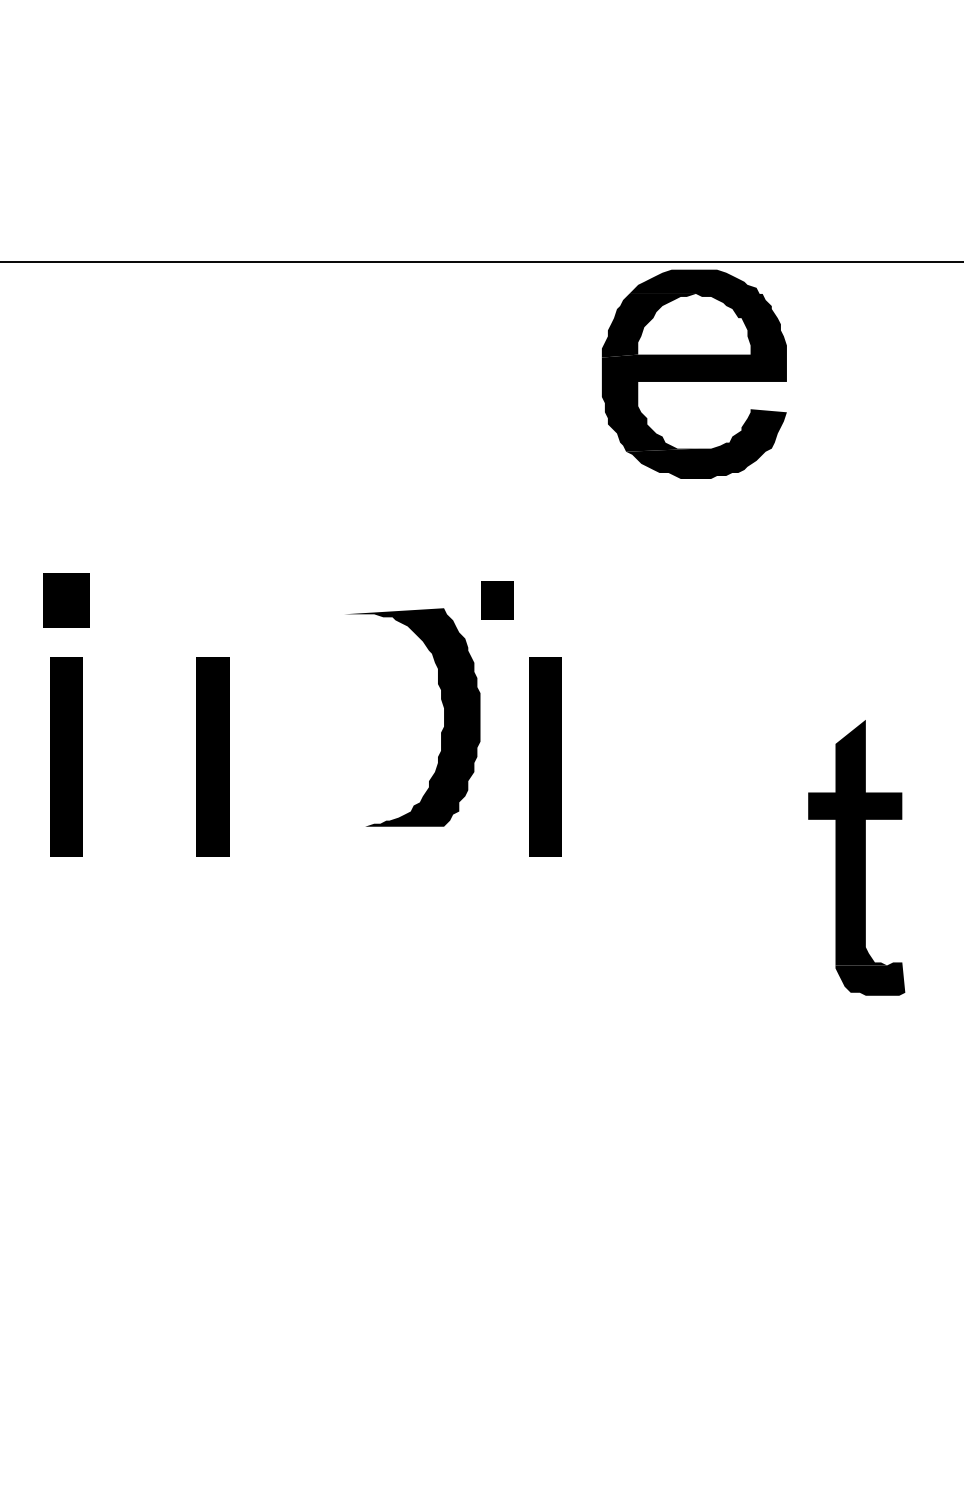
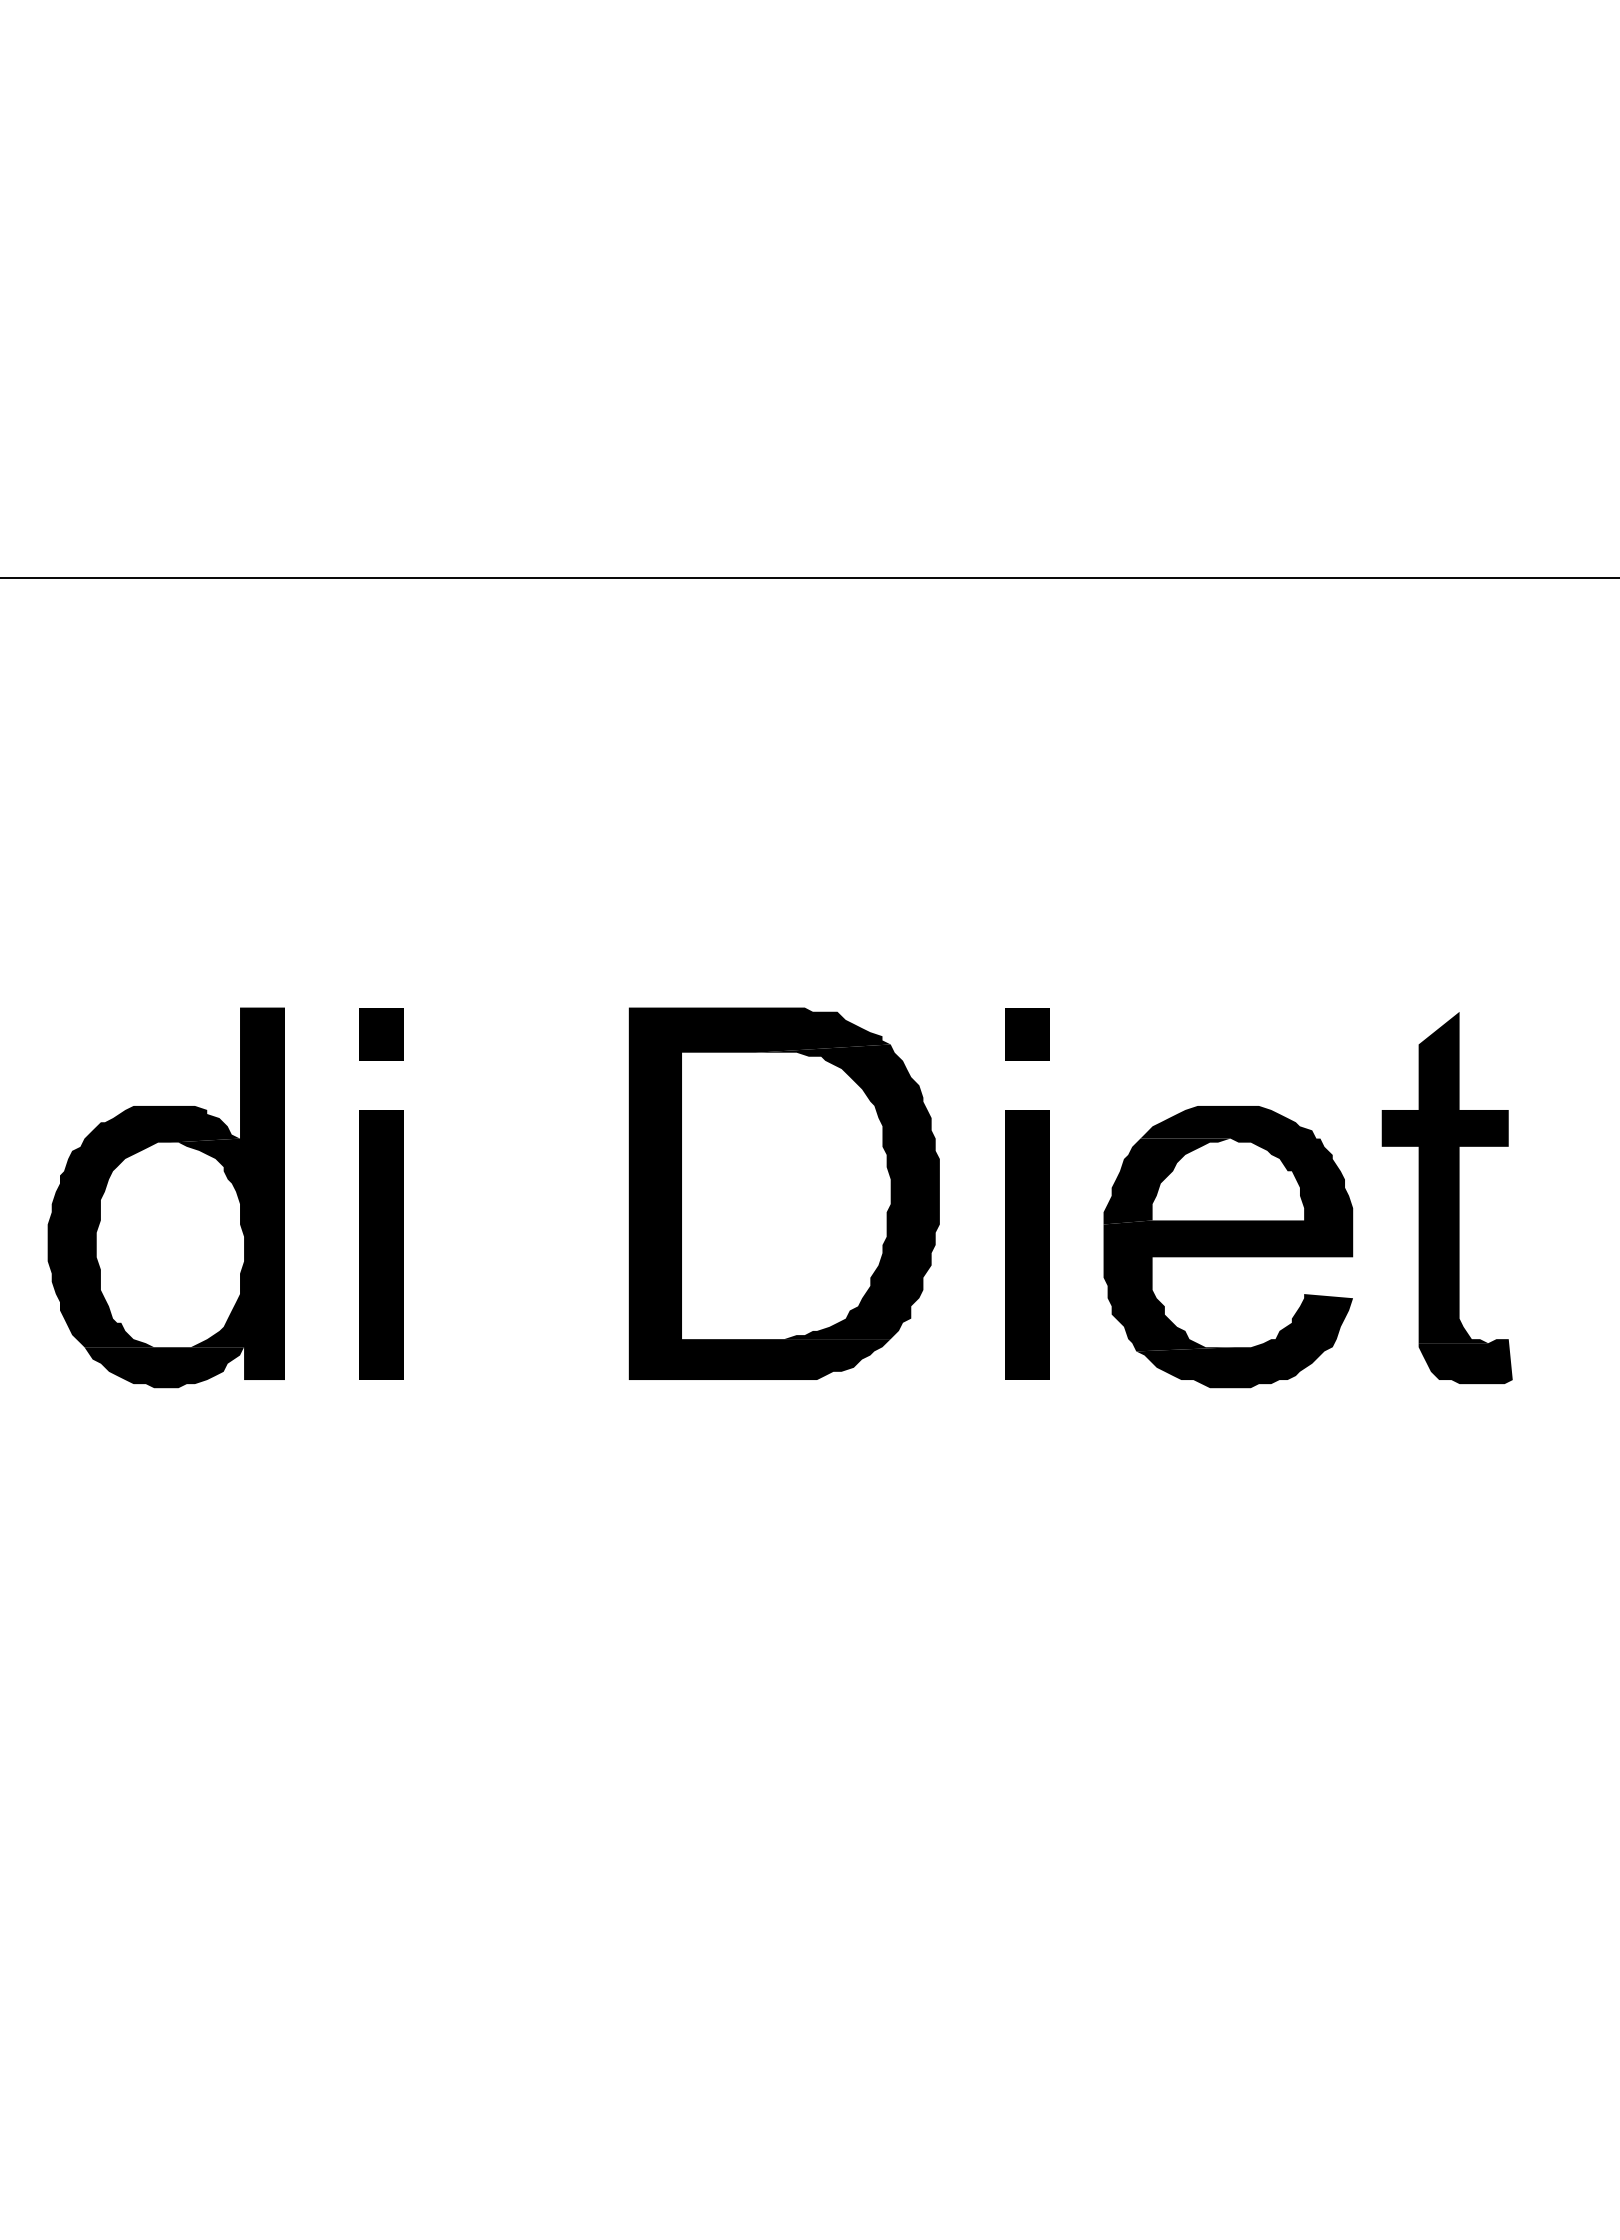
part: (694, 374) -> (1228, 1247), moved
part: (66, 600) -> (381, 1034), size x0.71
part: (497, 600) -> (1027, 1034), moved
fill: (346, 718) -> (759, 1193), added
part: (213, 756) -> (579, 1244), removed
part: (856, 858) -> (1446, 1198), moved

